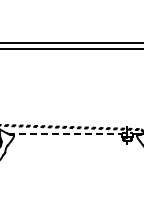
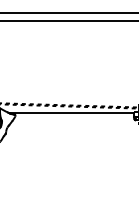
line: (65, 133) -> (71, 112), dashed -> solid

